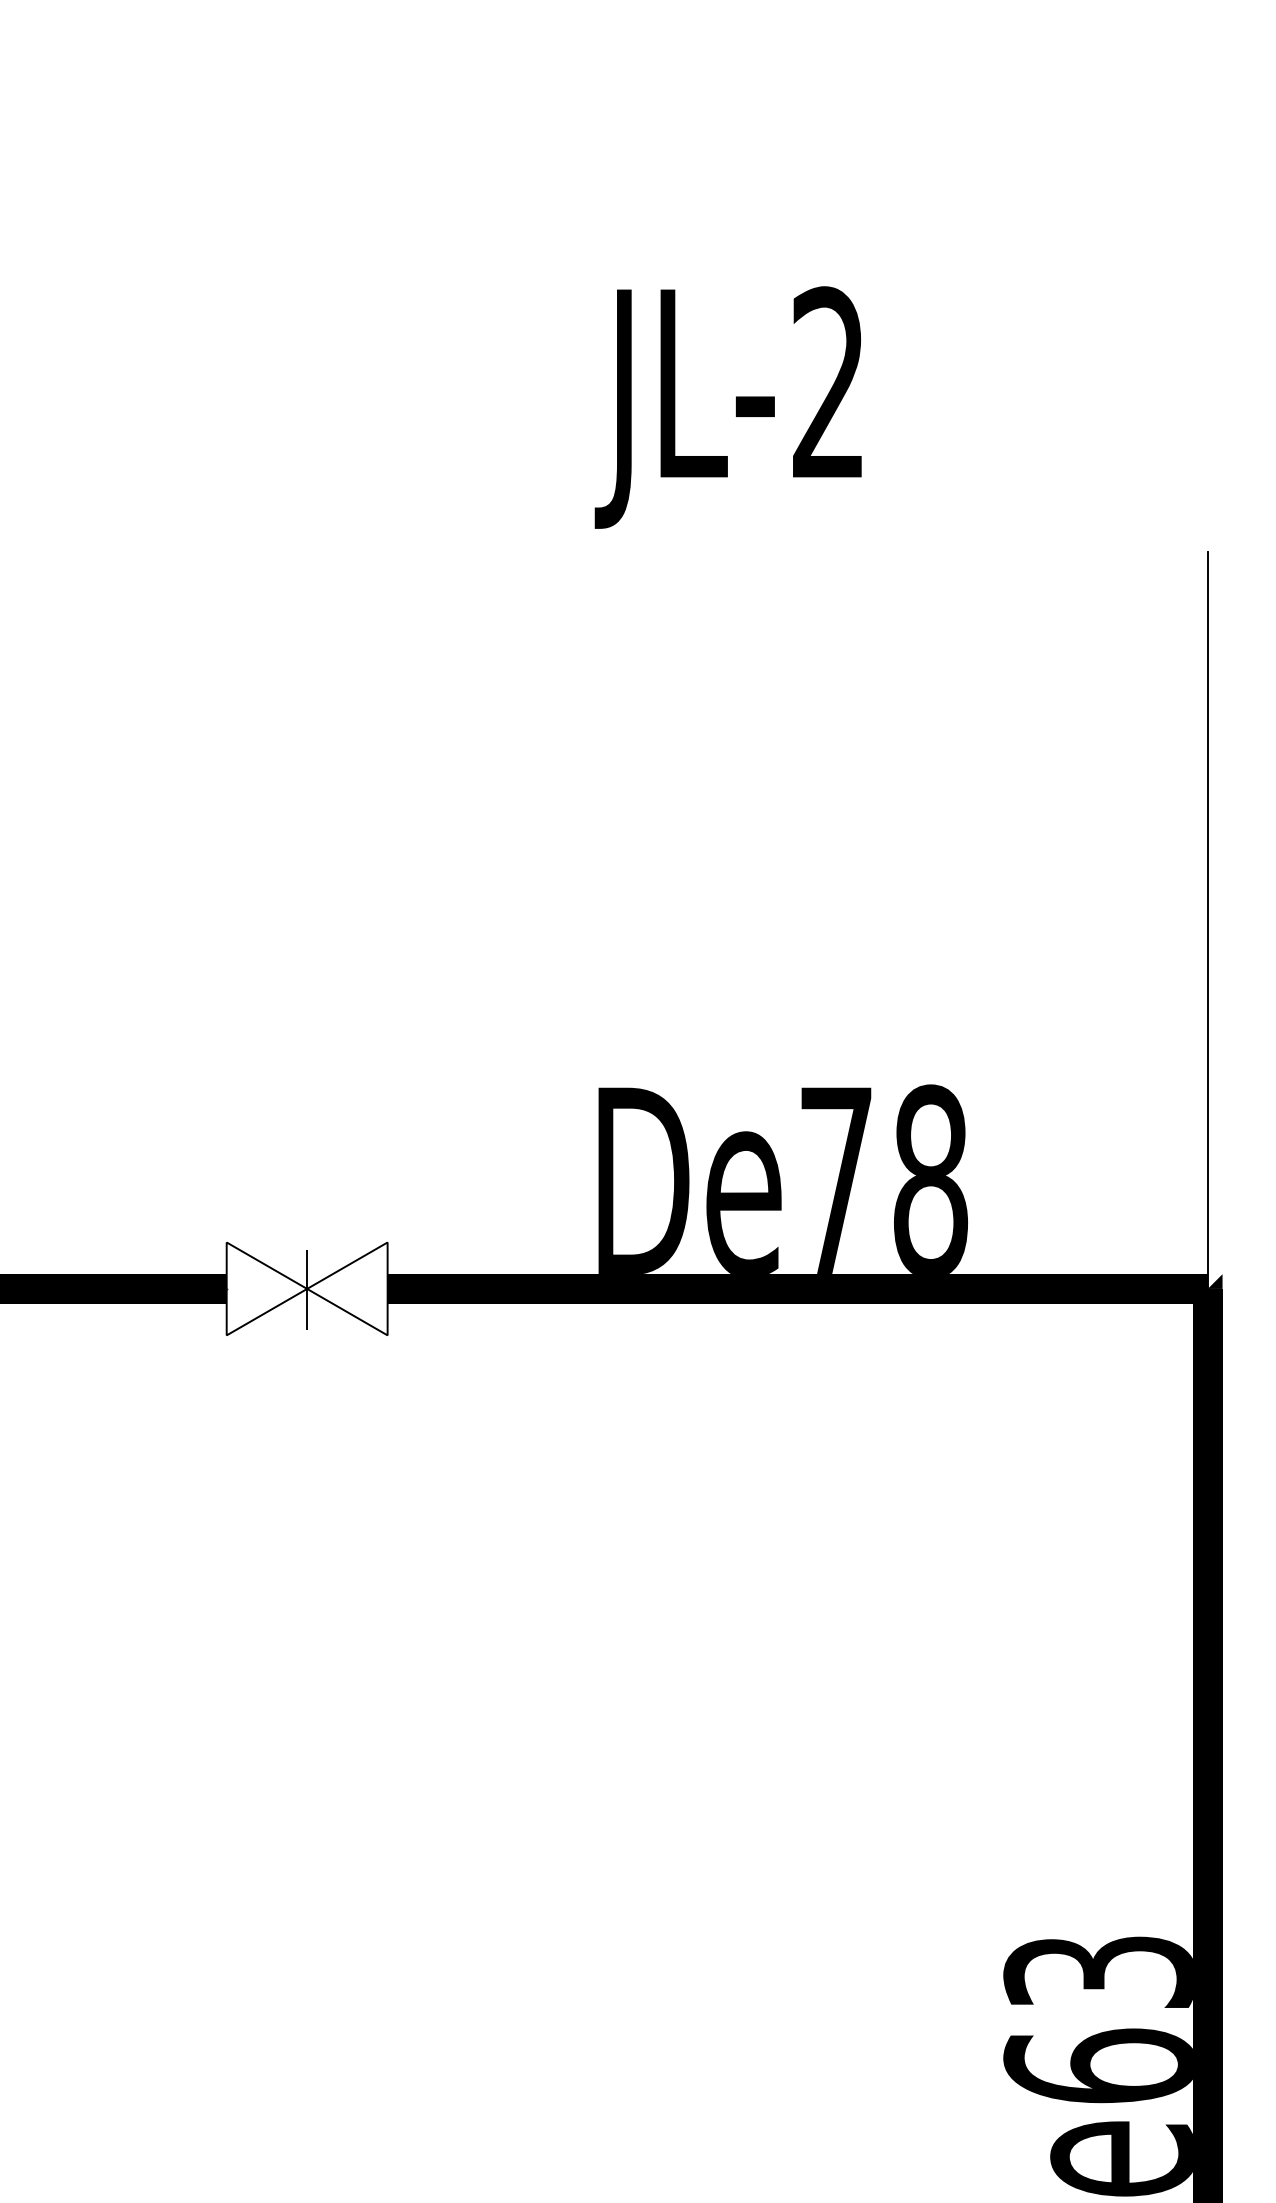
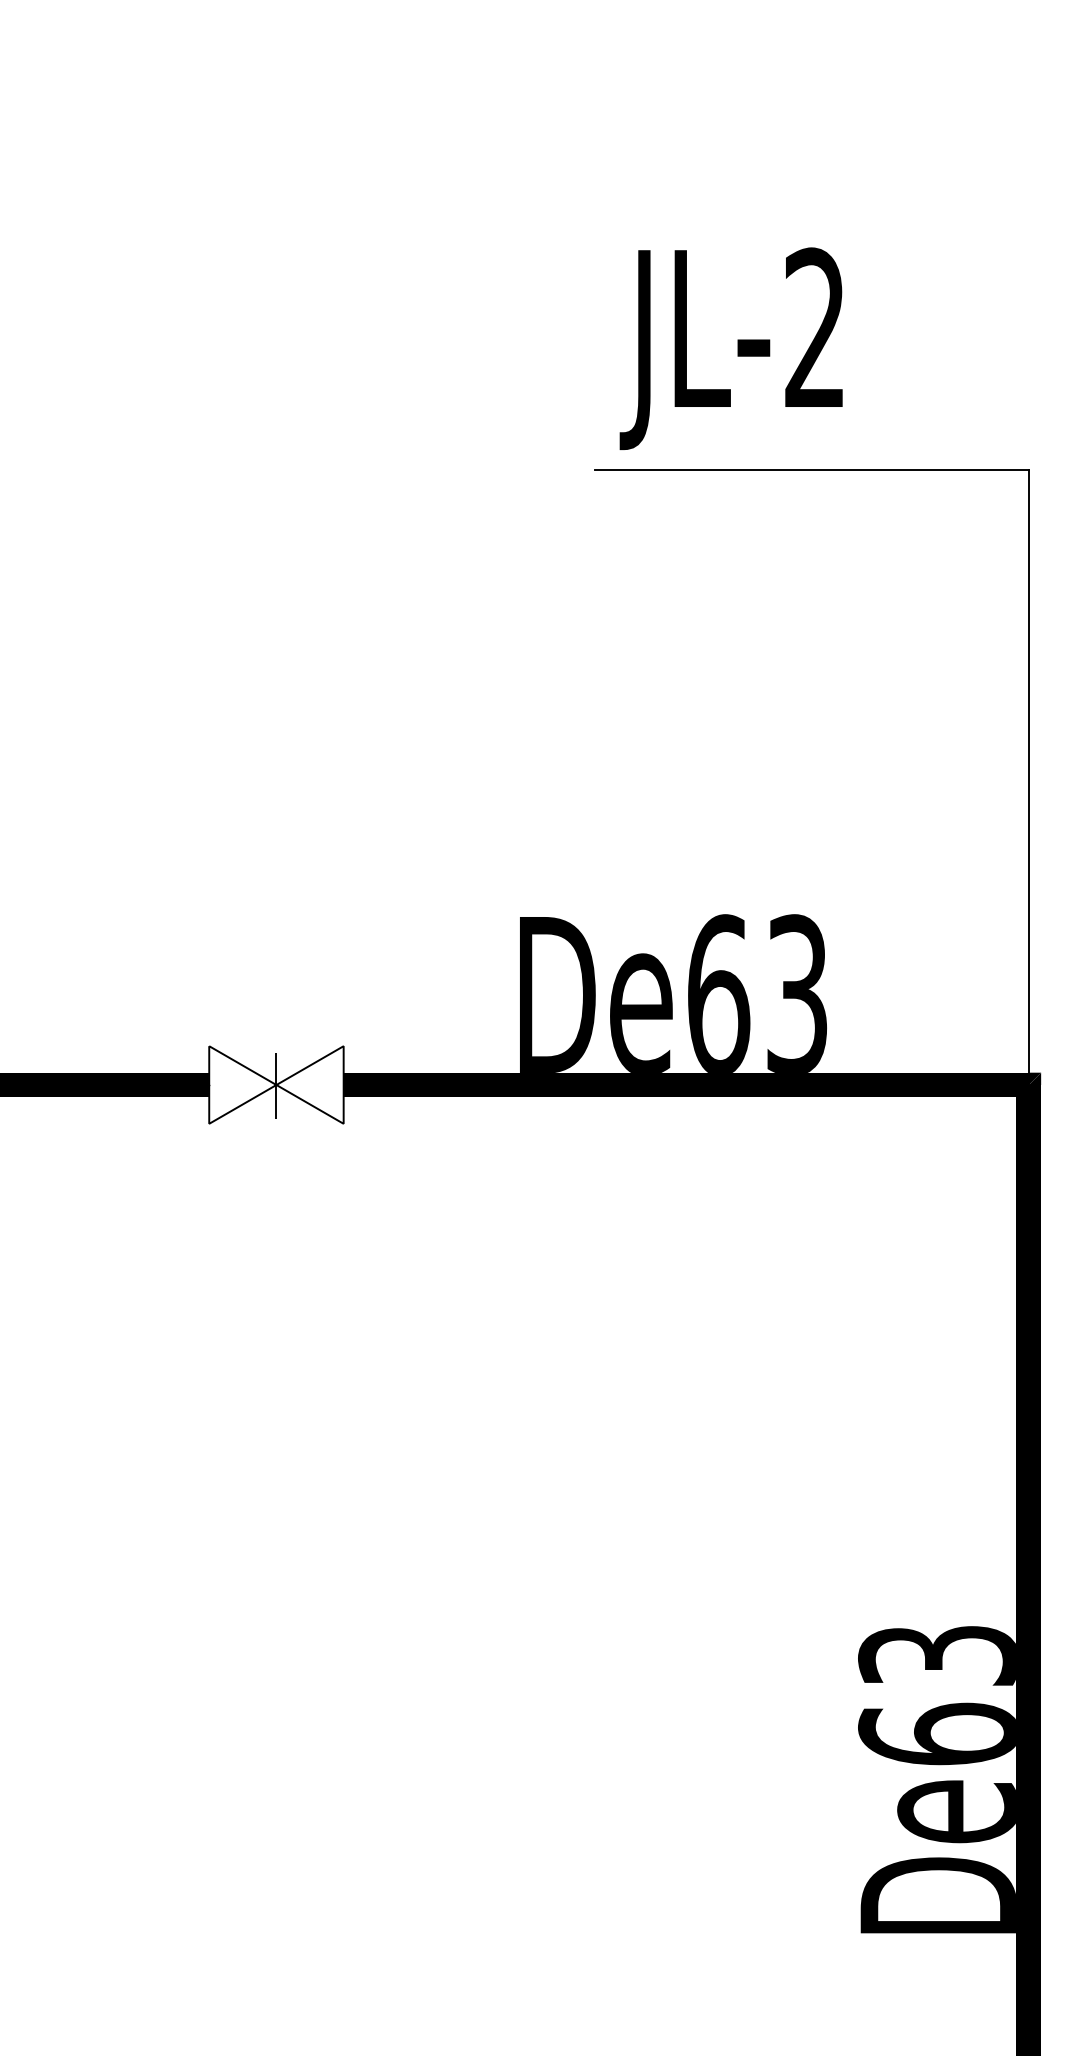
text: (727, 407) -> (730, 348), moved
line: (947, 552) -> (811, 469), added
text: (884, 1179) -> (758, 993), De78 -> De63
fill: (1214, 1281) -> (1034, 1078), added

